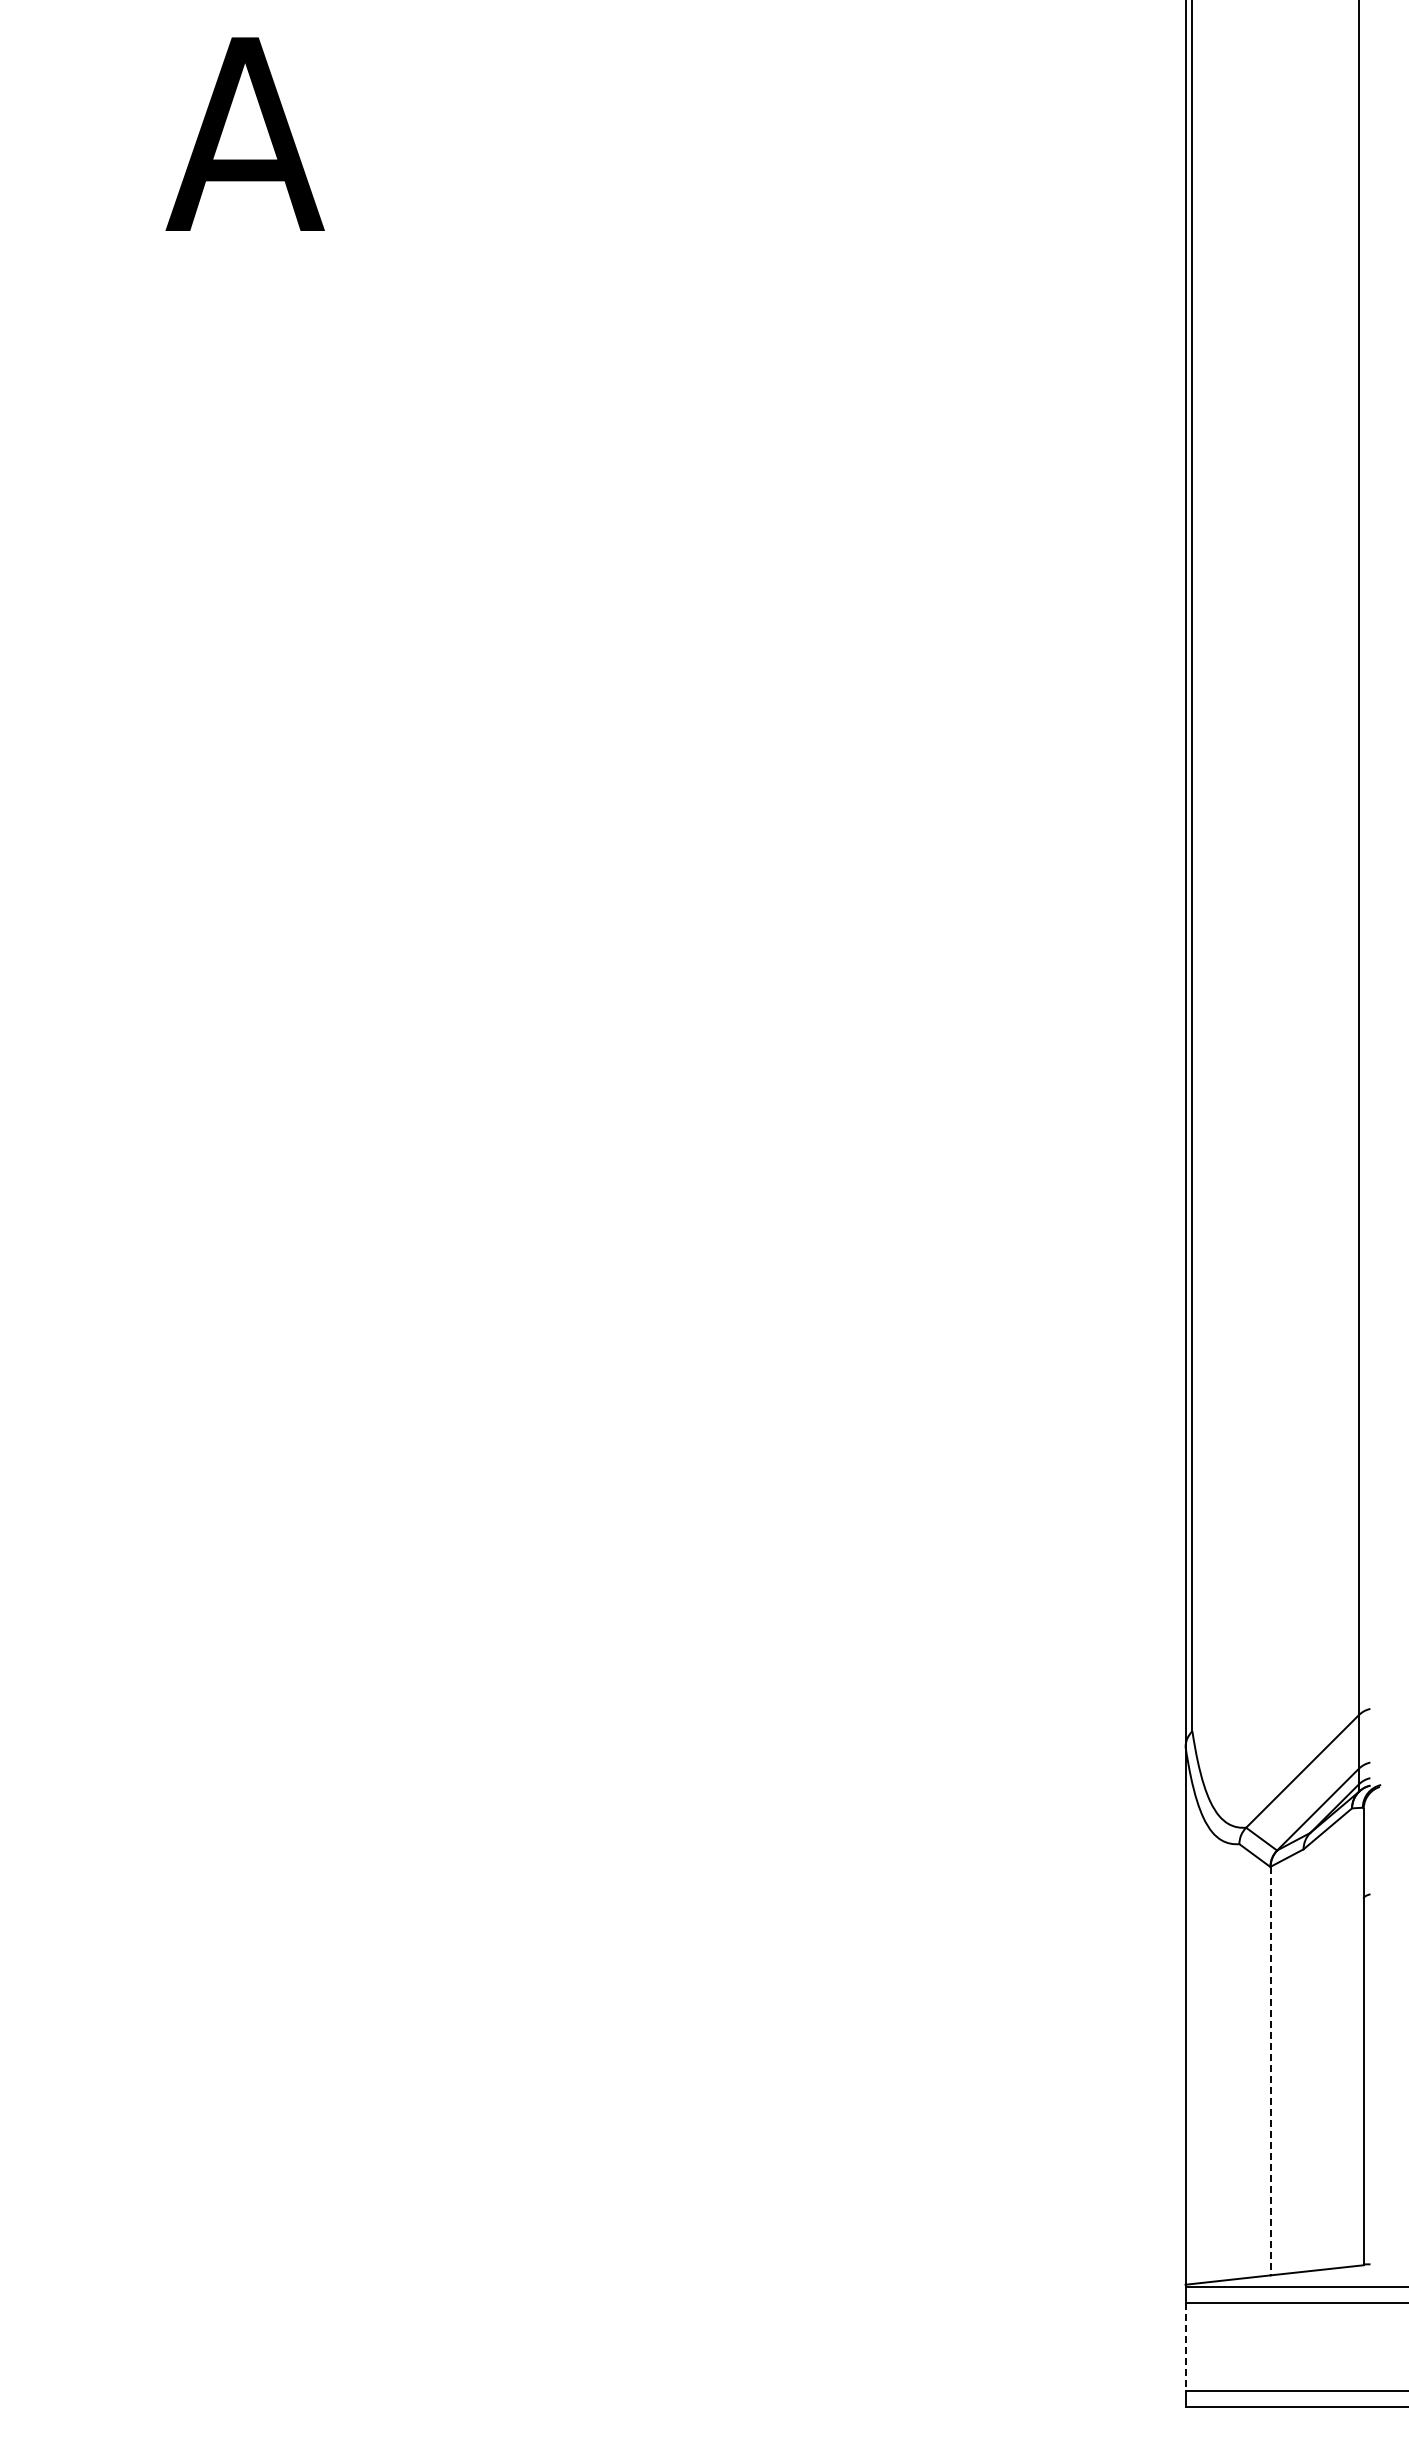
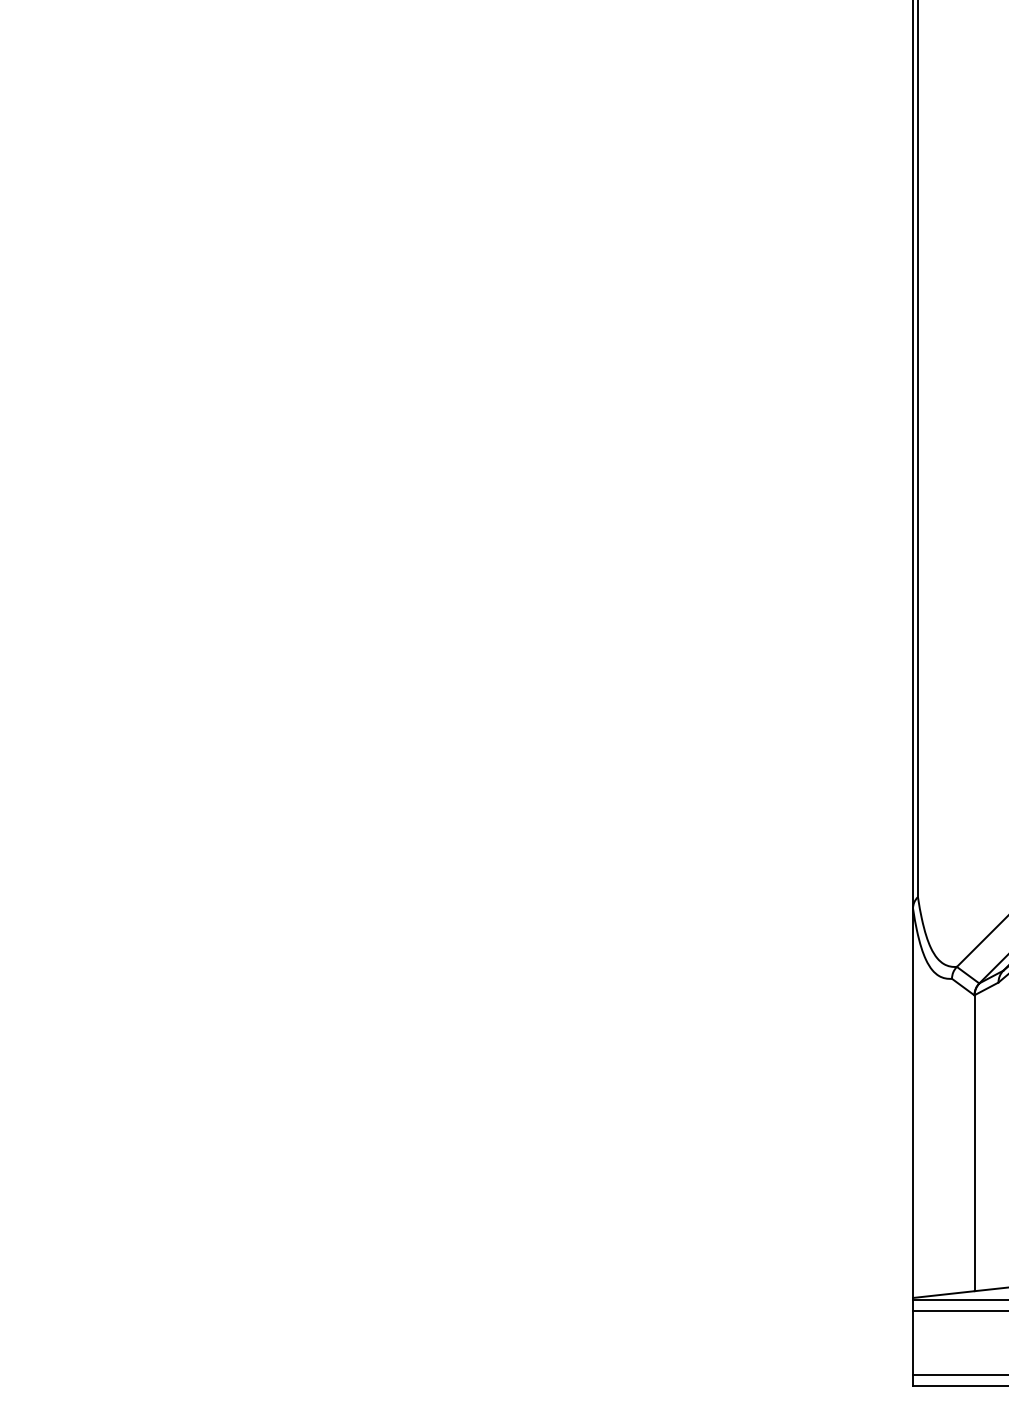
line: (1270, 2071) -> (974, 1143), dashed -> solid
line: (1185, 2347) -> (912, 1343), dashed -> solid

